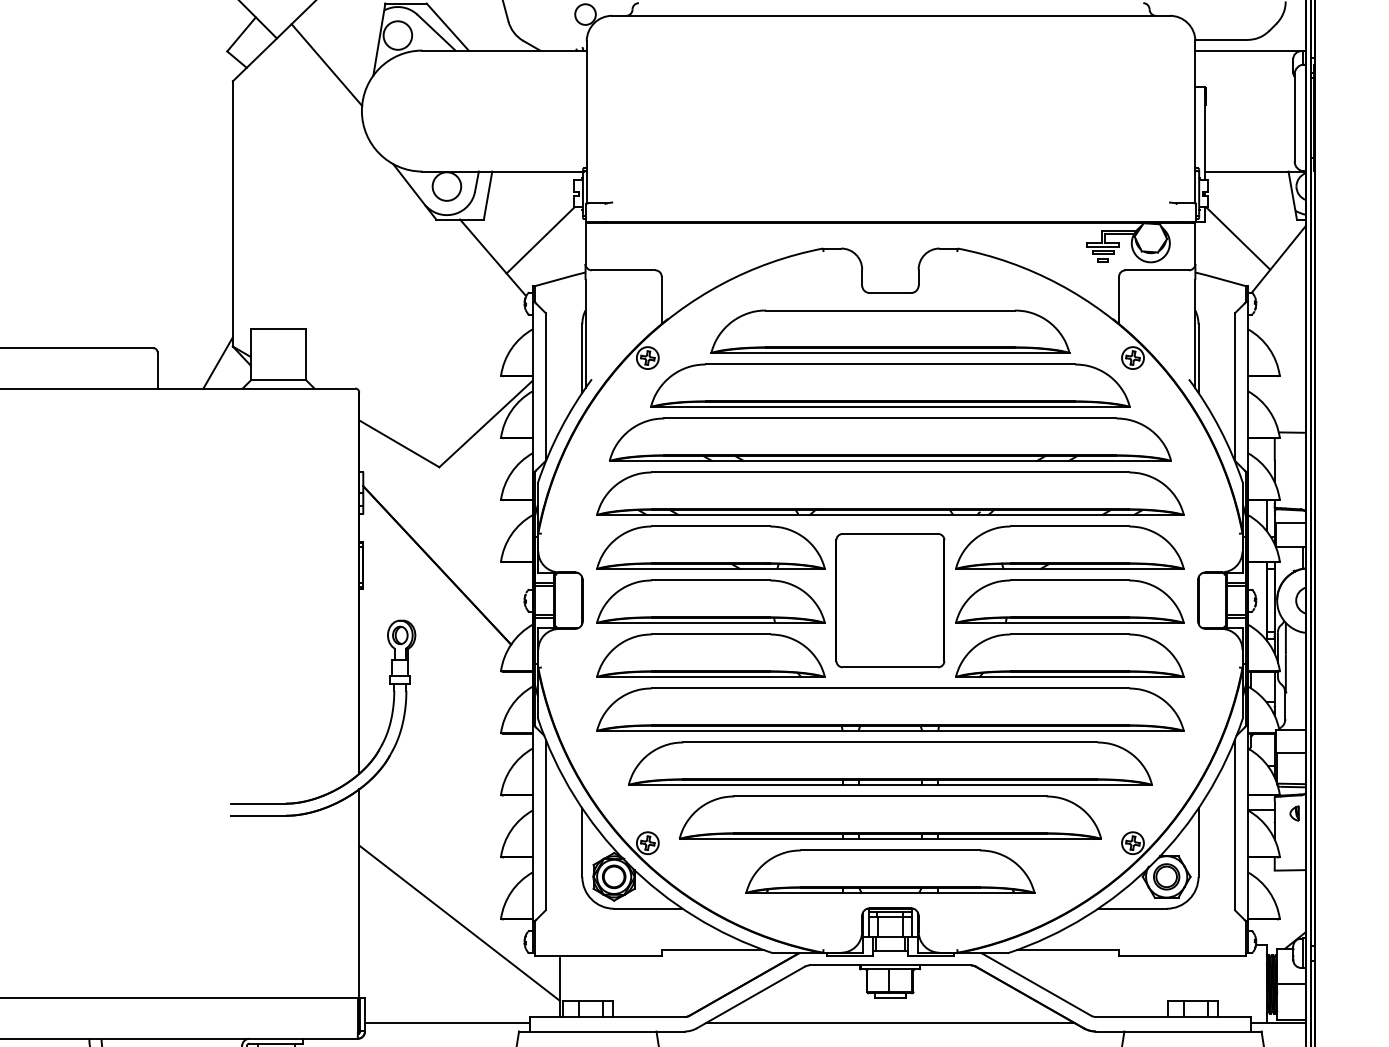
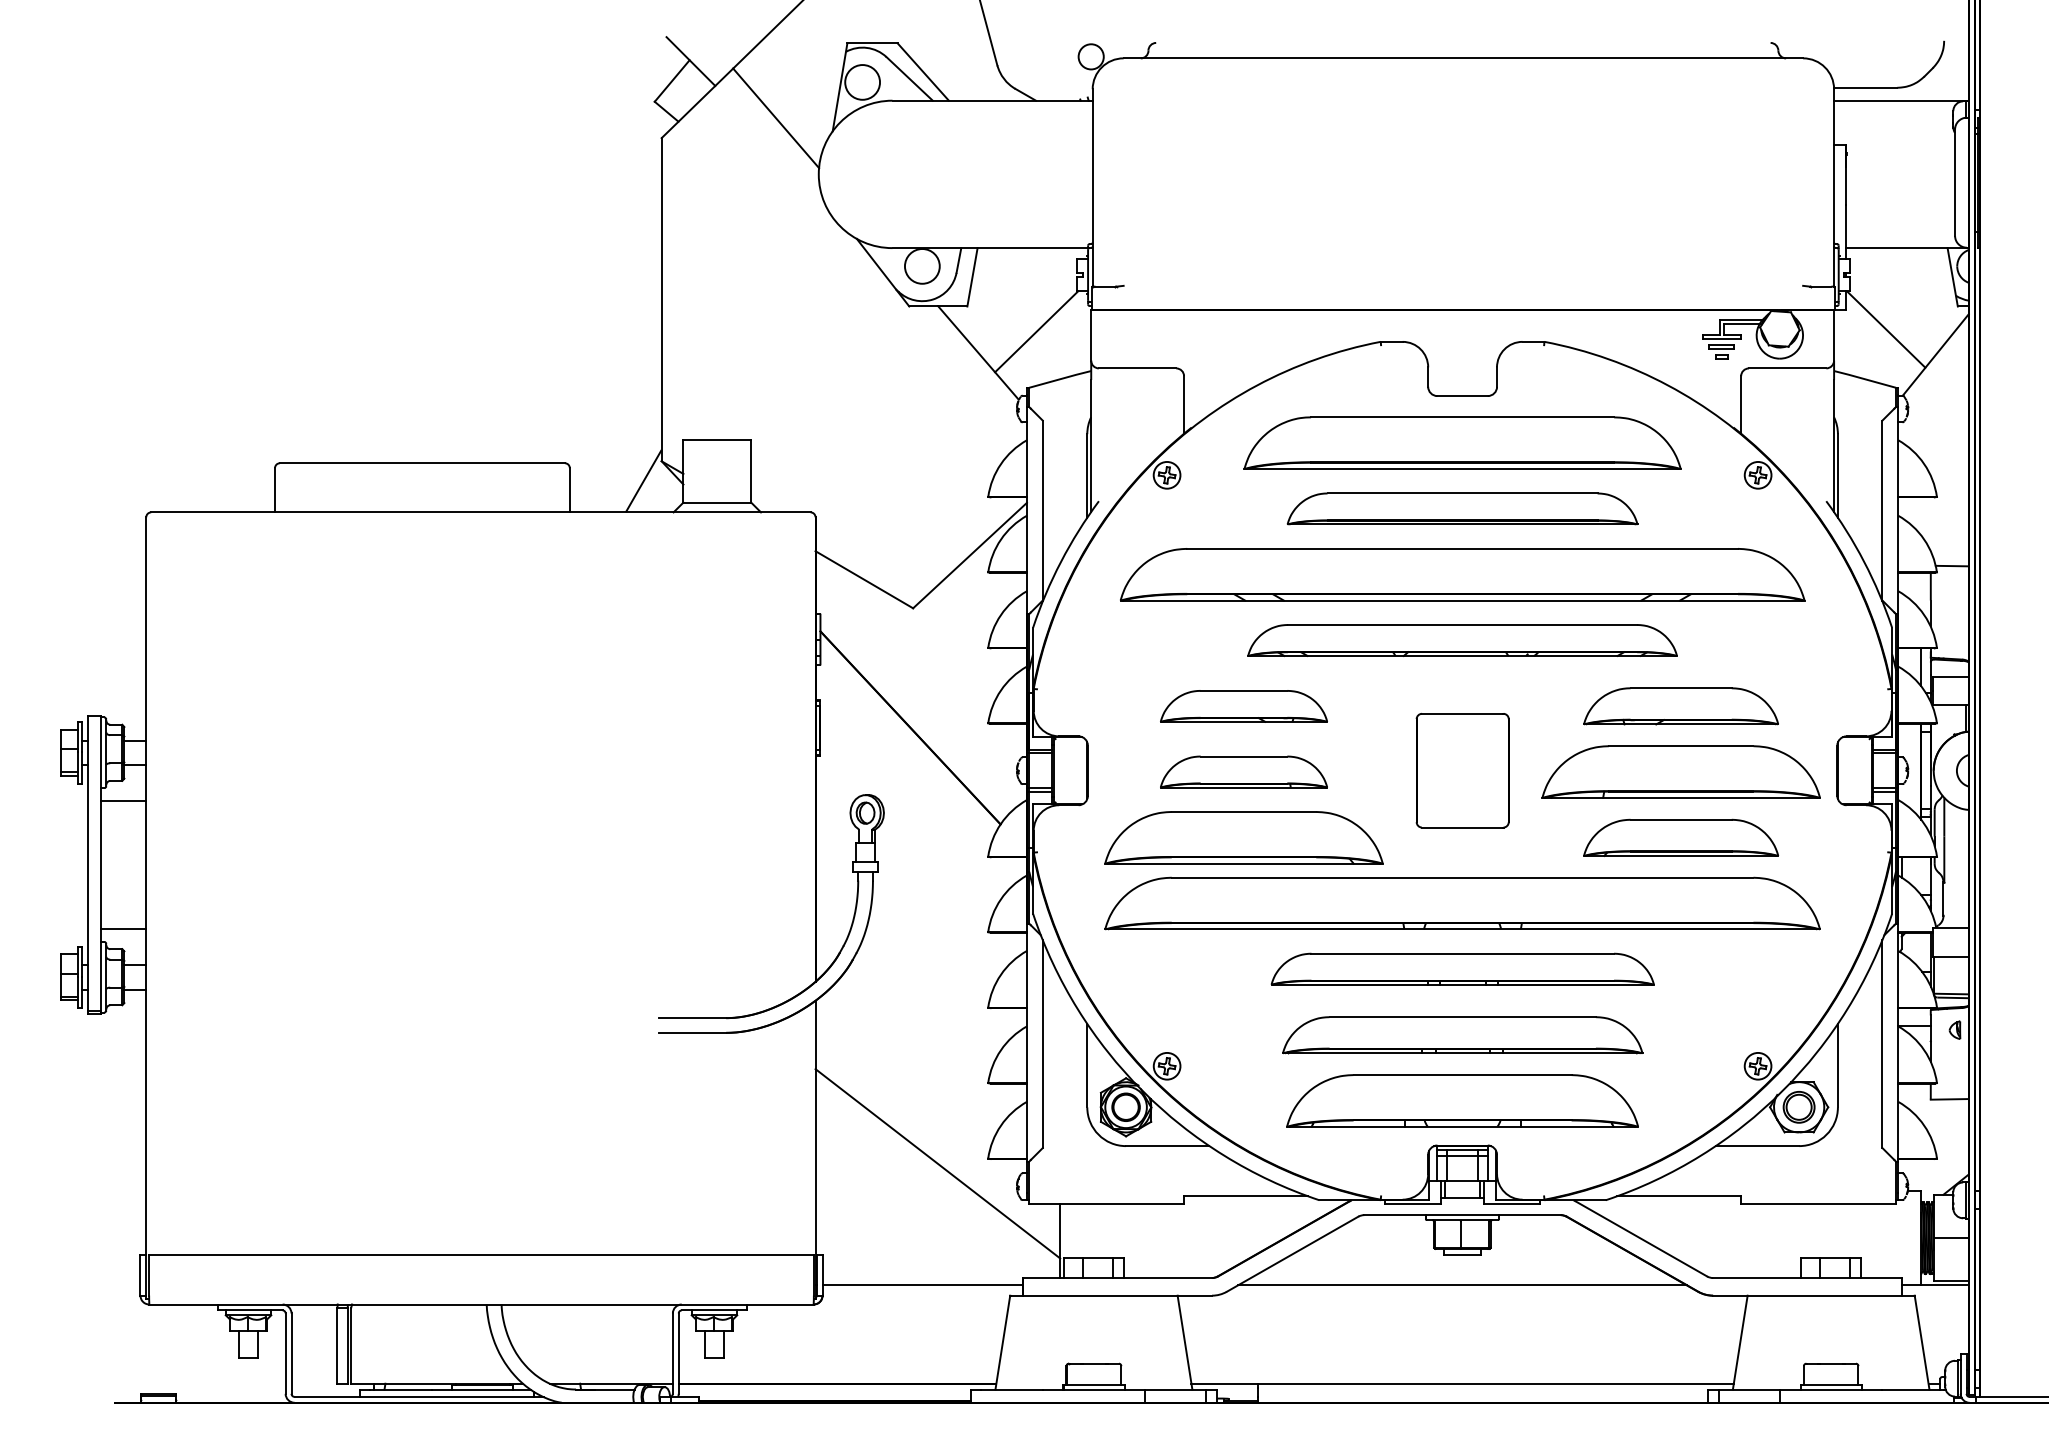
part: (890, 385) -> (1462, 508), size x0.6
part: (890, 493) -> (1462, 640), size x0.6
part: (710, 547) -> (1243, 706), size x0.6
part: (1069, 547) -> (1680, 706), size x0.7
part: (890, 600) -> (1462, 770), size x0.7
part: (710, 601) -> (1243, 771), size x0.6
part: (1069, 655) -> (1680, 837), size x0.7
part: (890, 762) -> (1462, 968), size x0.6
part: (890, 817) -> (1462, 1035), size x0.7

